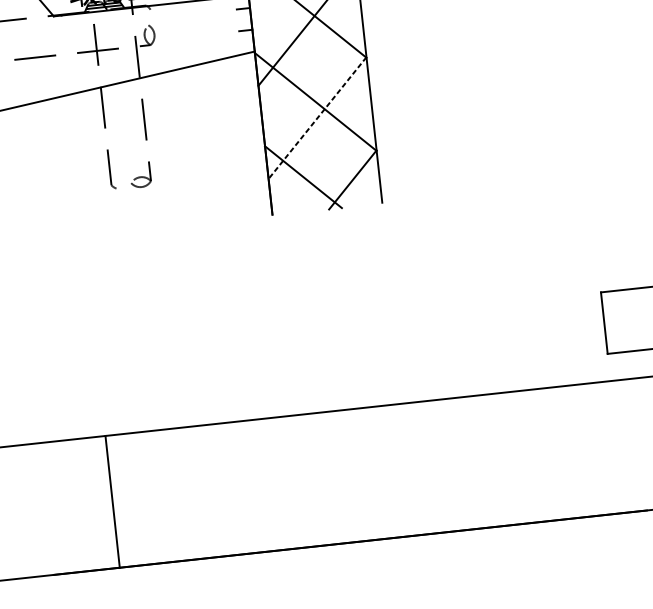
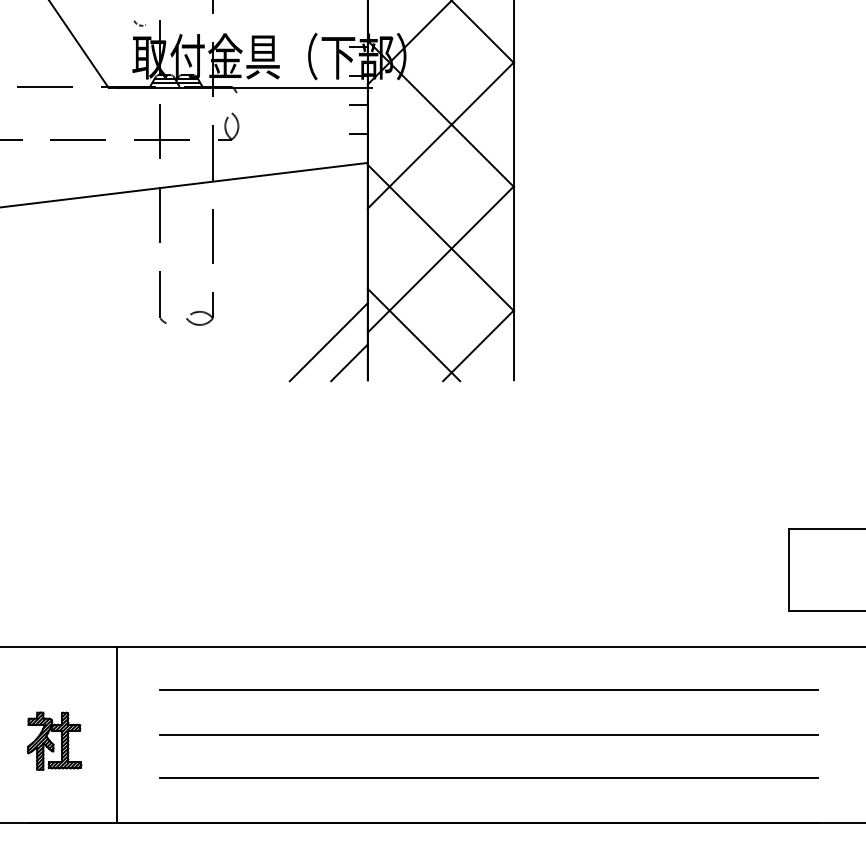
line: (317, 118) -> (440, 259), dashed -> solid
line: (239, 189) -> (328, 342), added
line: (257, 203) -> (349, 362), added
line: (389, 438) -> (489, 690), added
line: (392, 471) -> (489, 734), added
line: (396, 504) -> (489, 778), added
part: (66, 511) -> (54, 740), added

